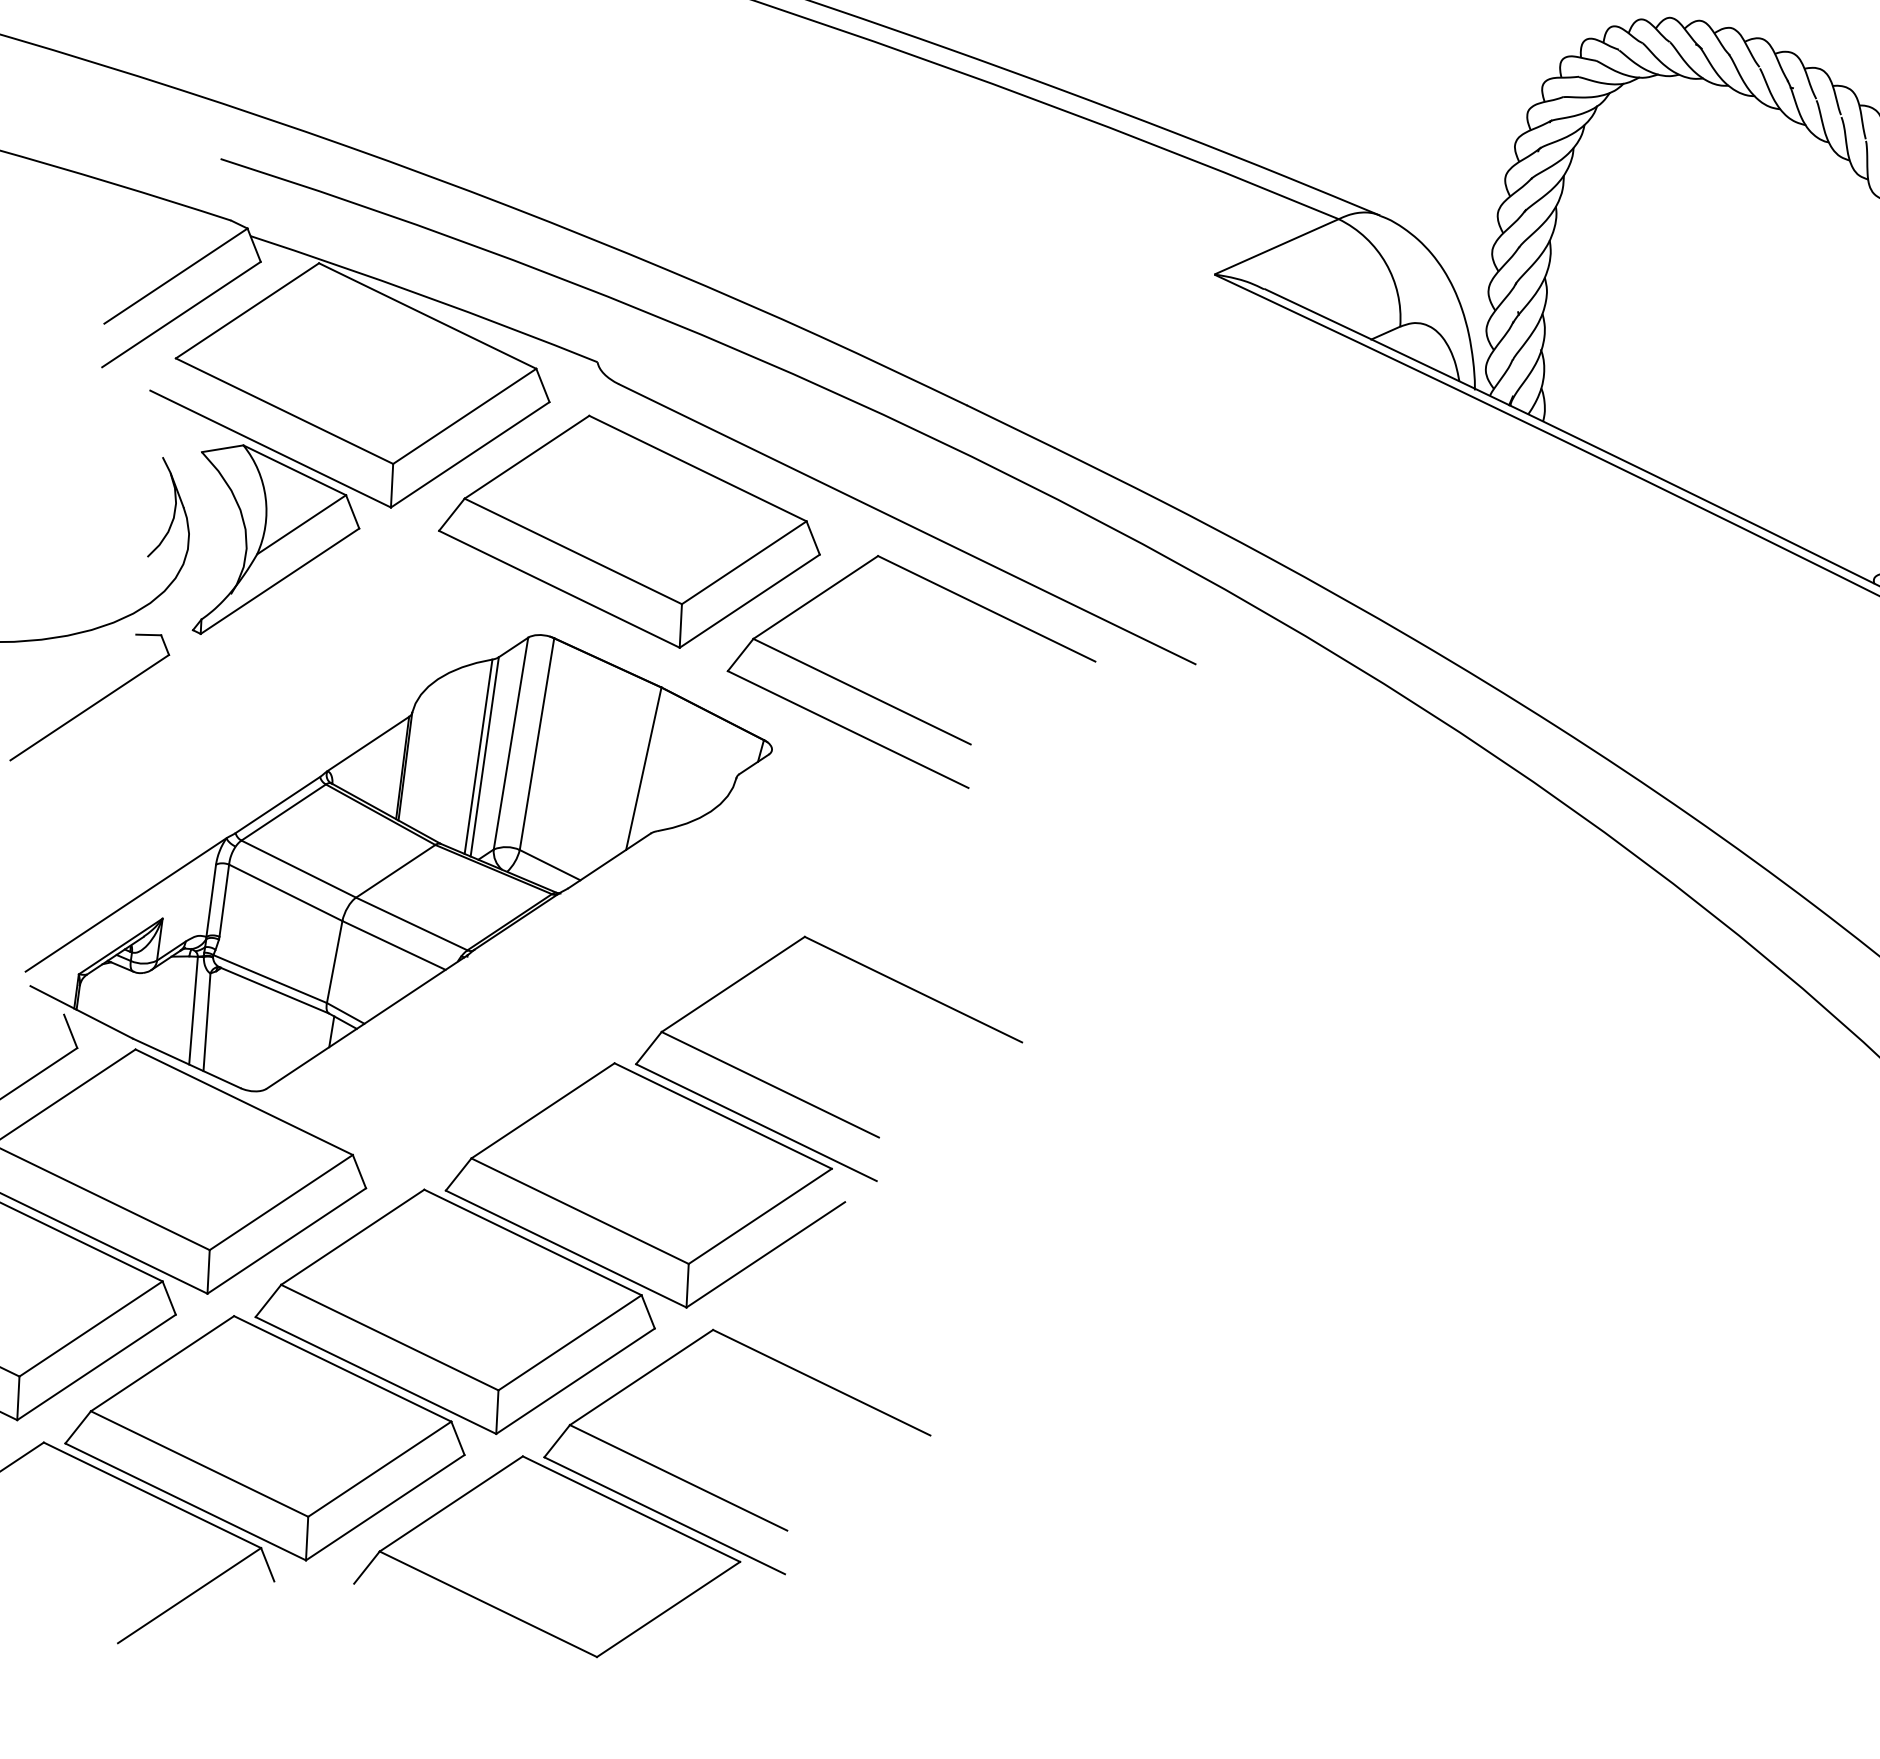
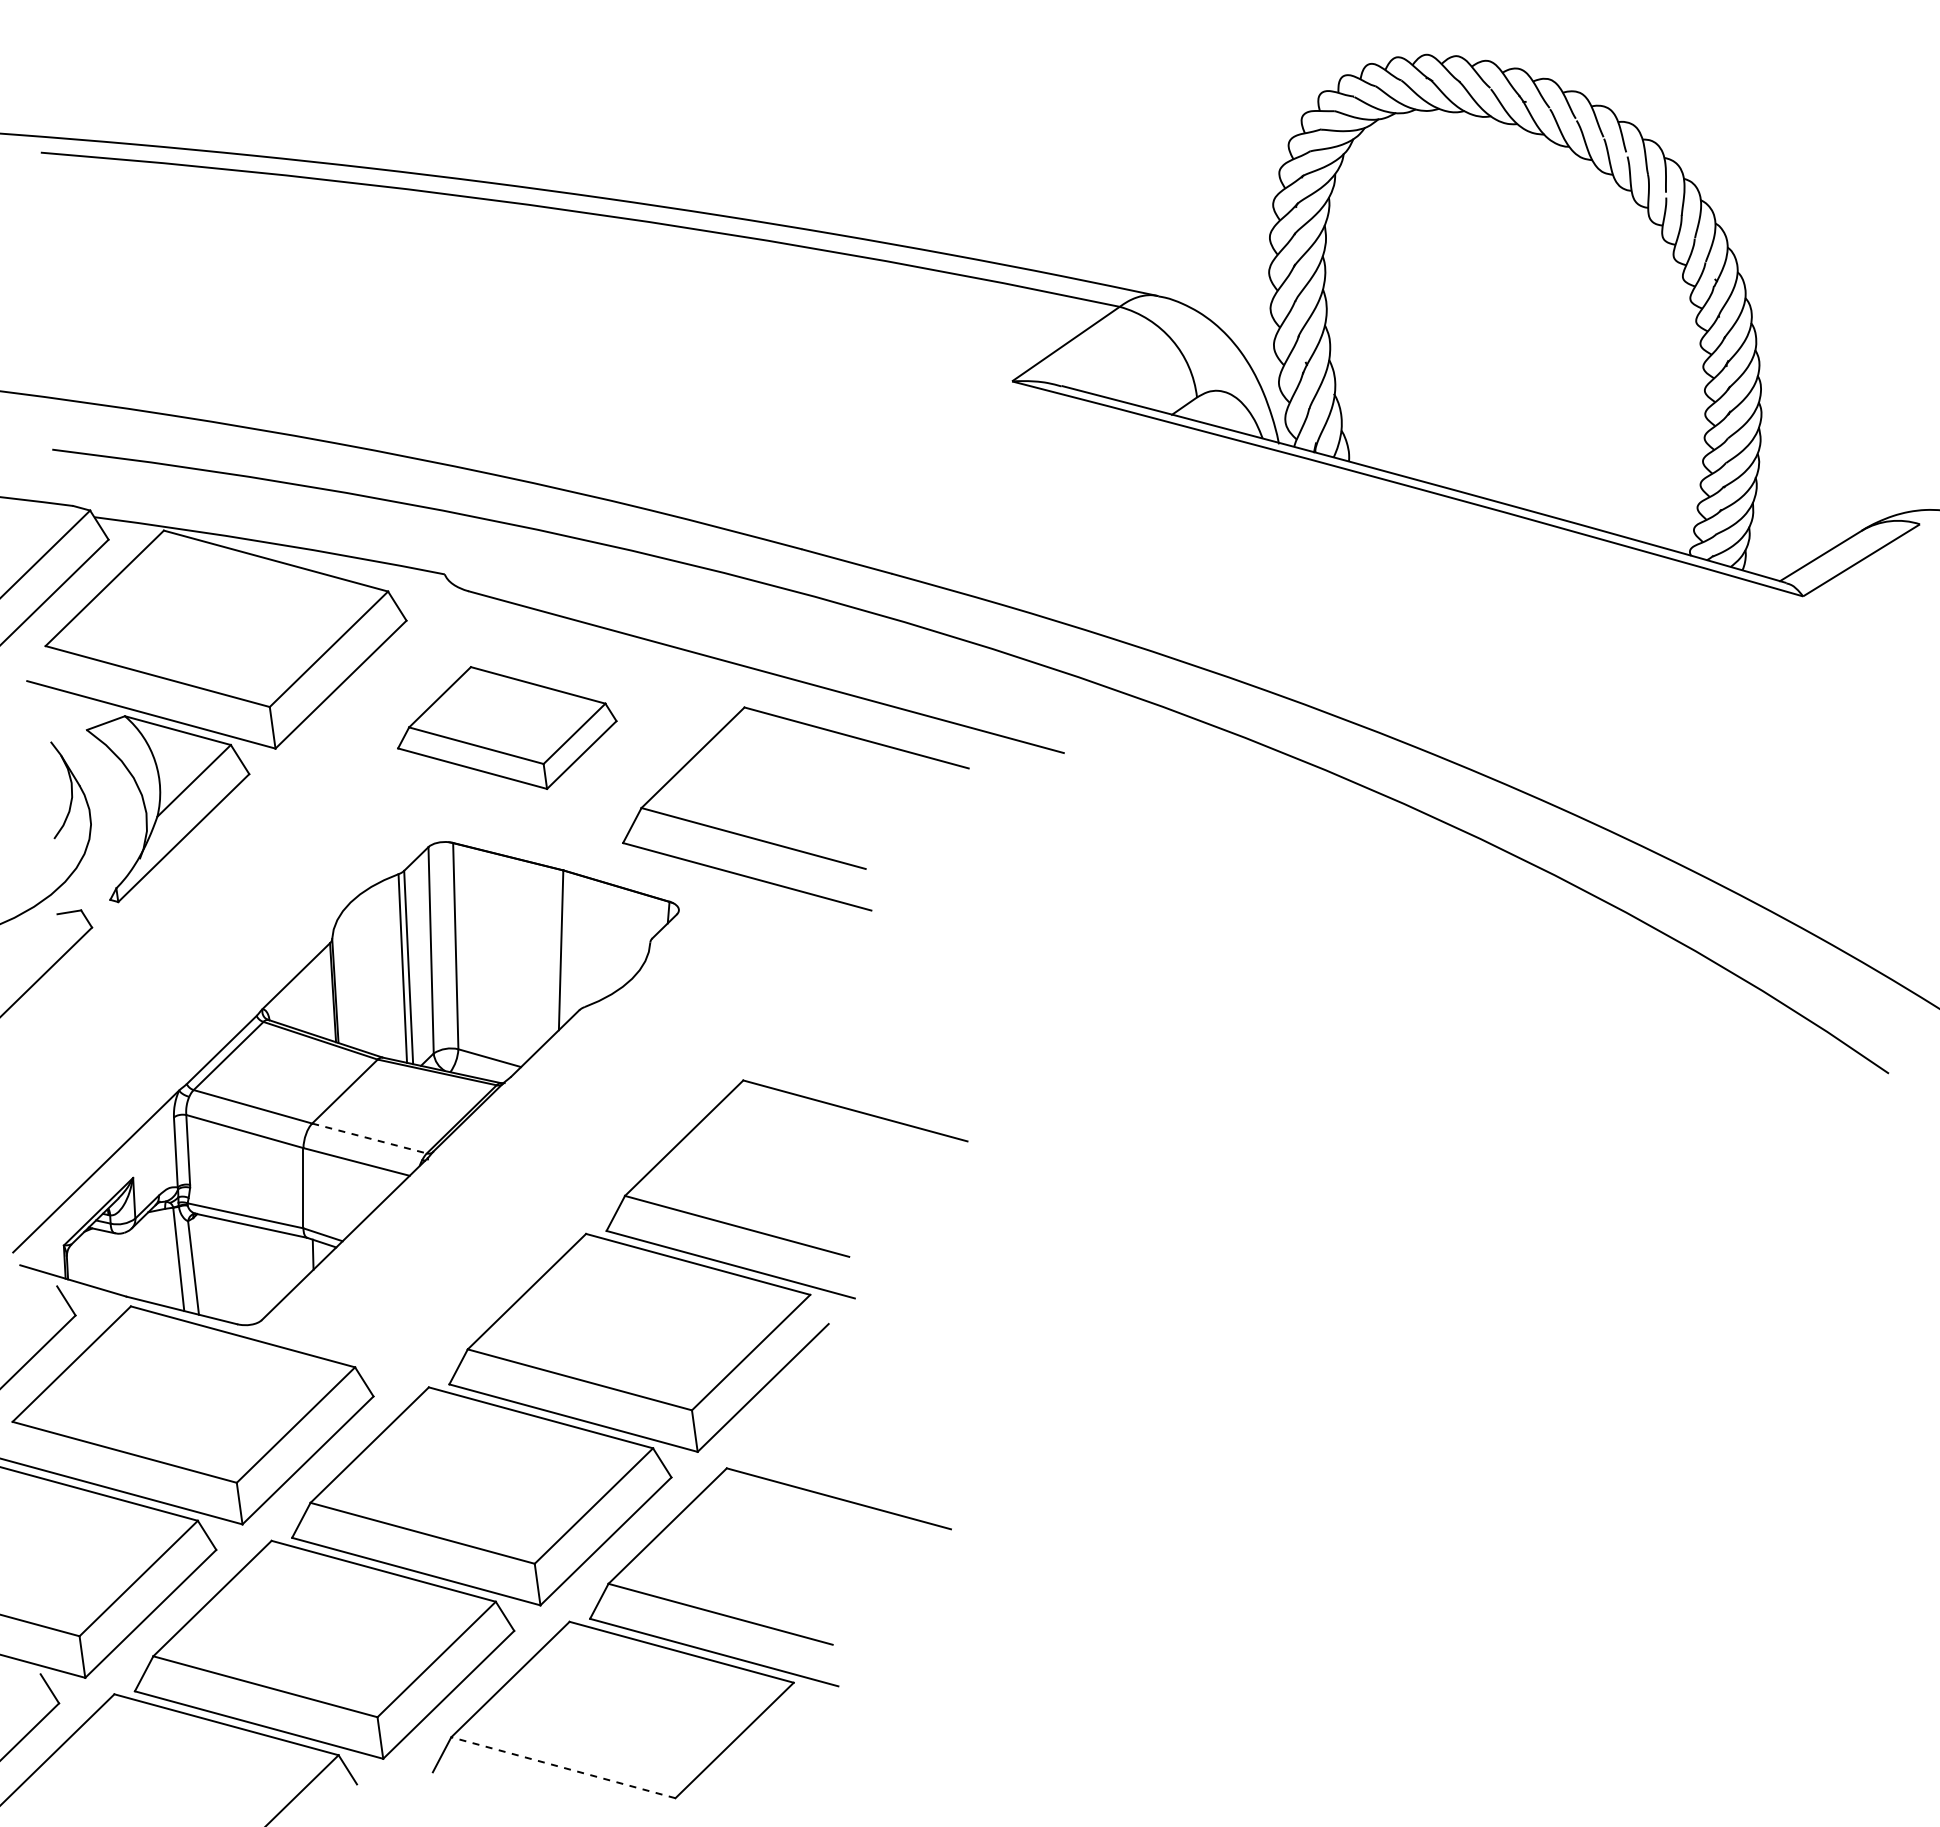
part: (632, 530) -> (507, 727), size x0.6
line: (412, 924) -> (370, 1138), solid -> dashed
line: (487, 1603) -> (562, 1767), solid -> dashed

